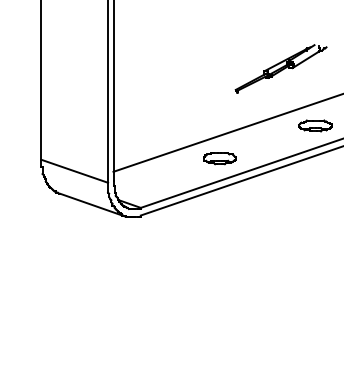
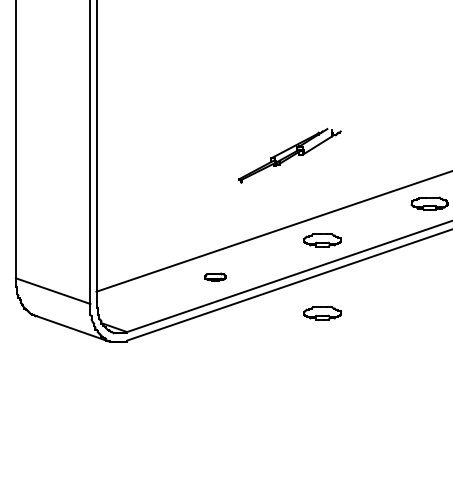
part: (280, 68) -> (289, 155), moved
part: (219, 159) -> (215, 277), size x0.6
part: (315, 191) -> (322, 313), added

